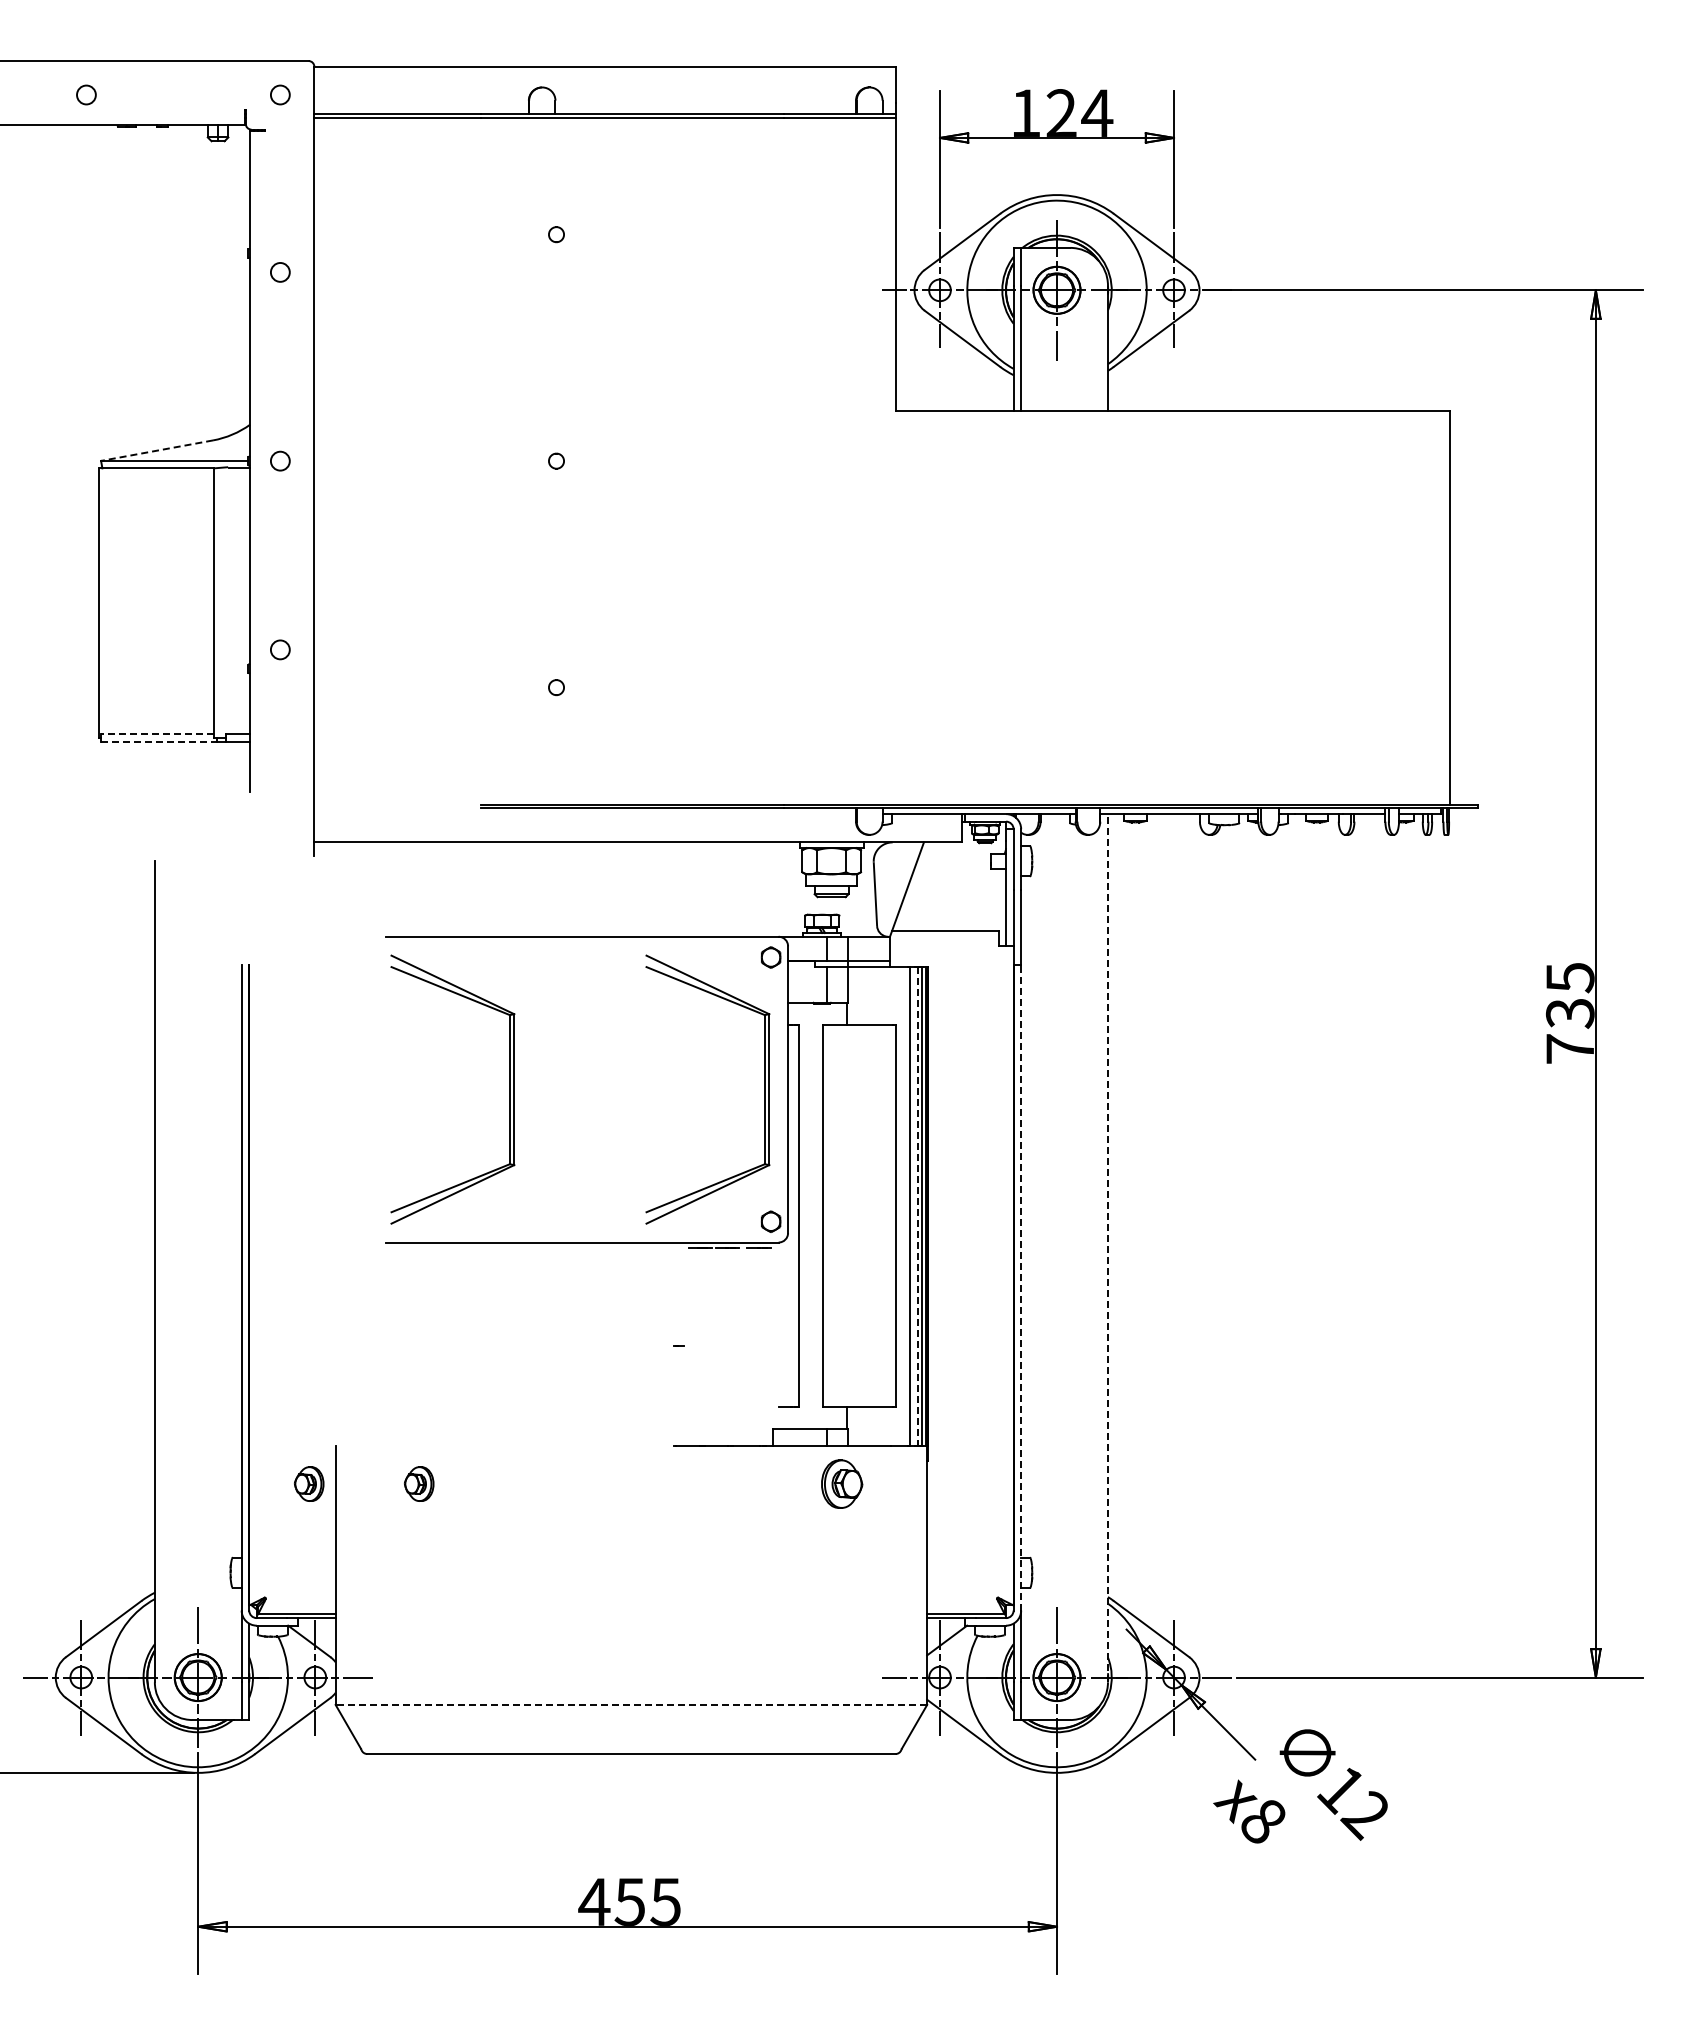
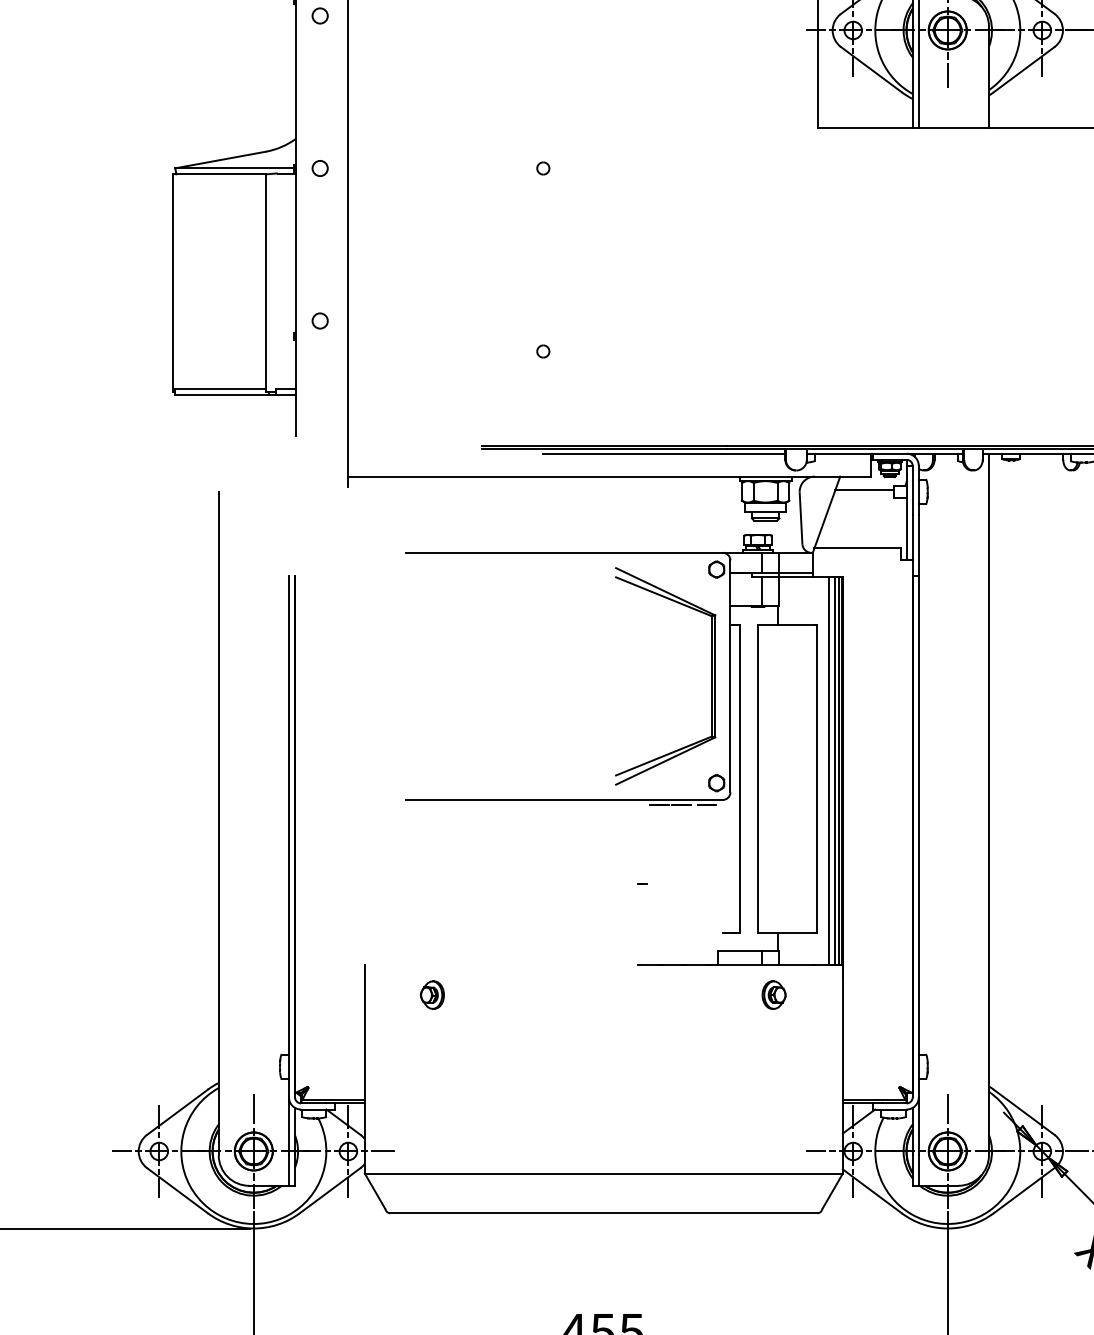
line: (157, 450) -> (220, 159), dashed -> solid
line: (156, 734) -> (220, 389), dashed -> solid
line: (159, 742) -> (222, 395), dashed -> solid
line: (705, 814) -> (663, 454), added
line: (953, 859) -> (864, 490), added
part: (509, 1089) -> (505, 676), removed
line: (917, 1206) -> (835, 770), dashed -> solid
line: (1107, 1247) -> (988, 803), dashed -> solid
line: (1021, 1287) -> (919, 836), dashed -> solid
part: (308, 1483) -> (342, 994), removed
part: (842, 1483) -> (774, 994), size x0.71
line: (631, 1704) -> (603, 1173), dashed -> solid

